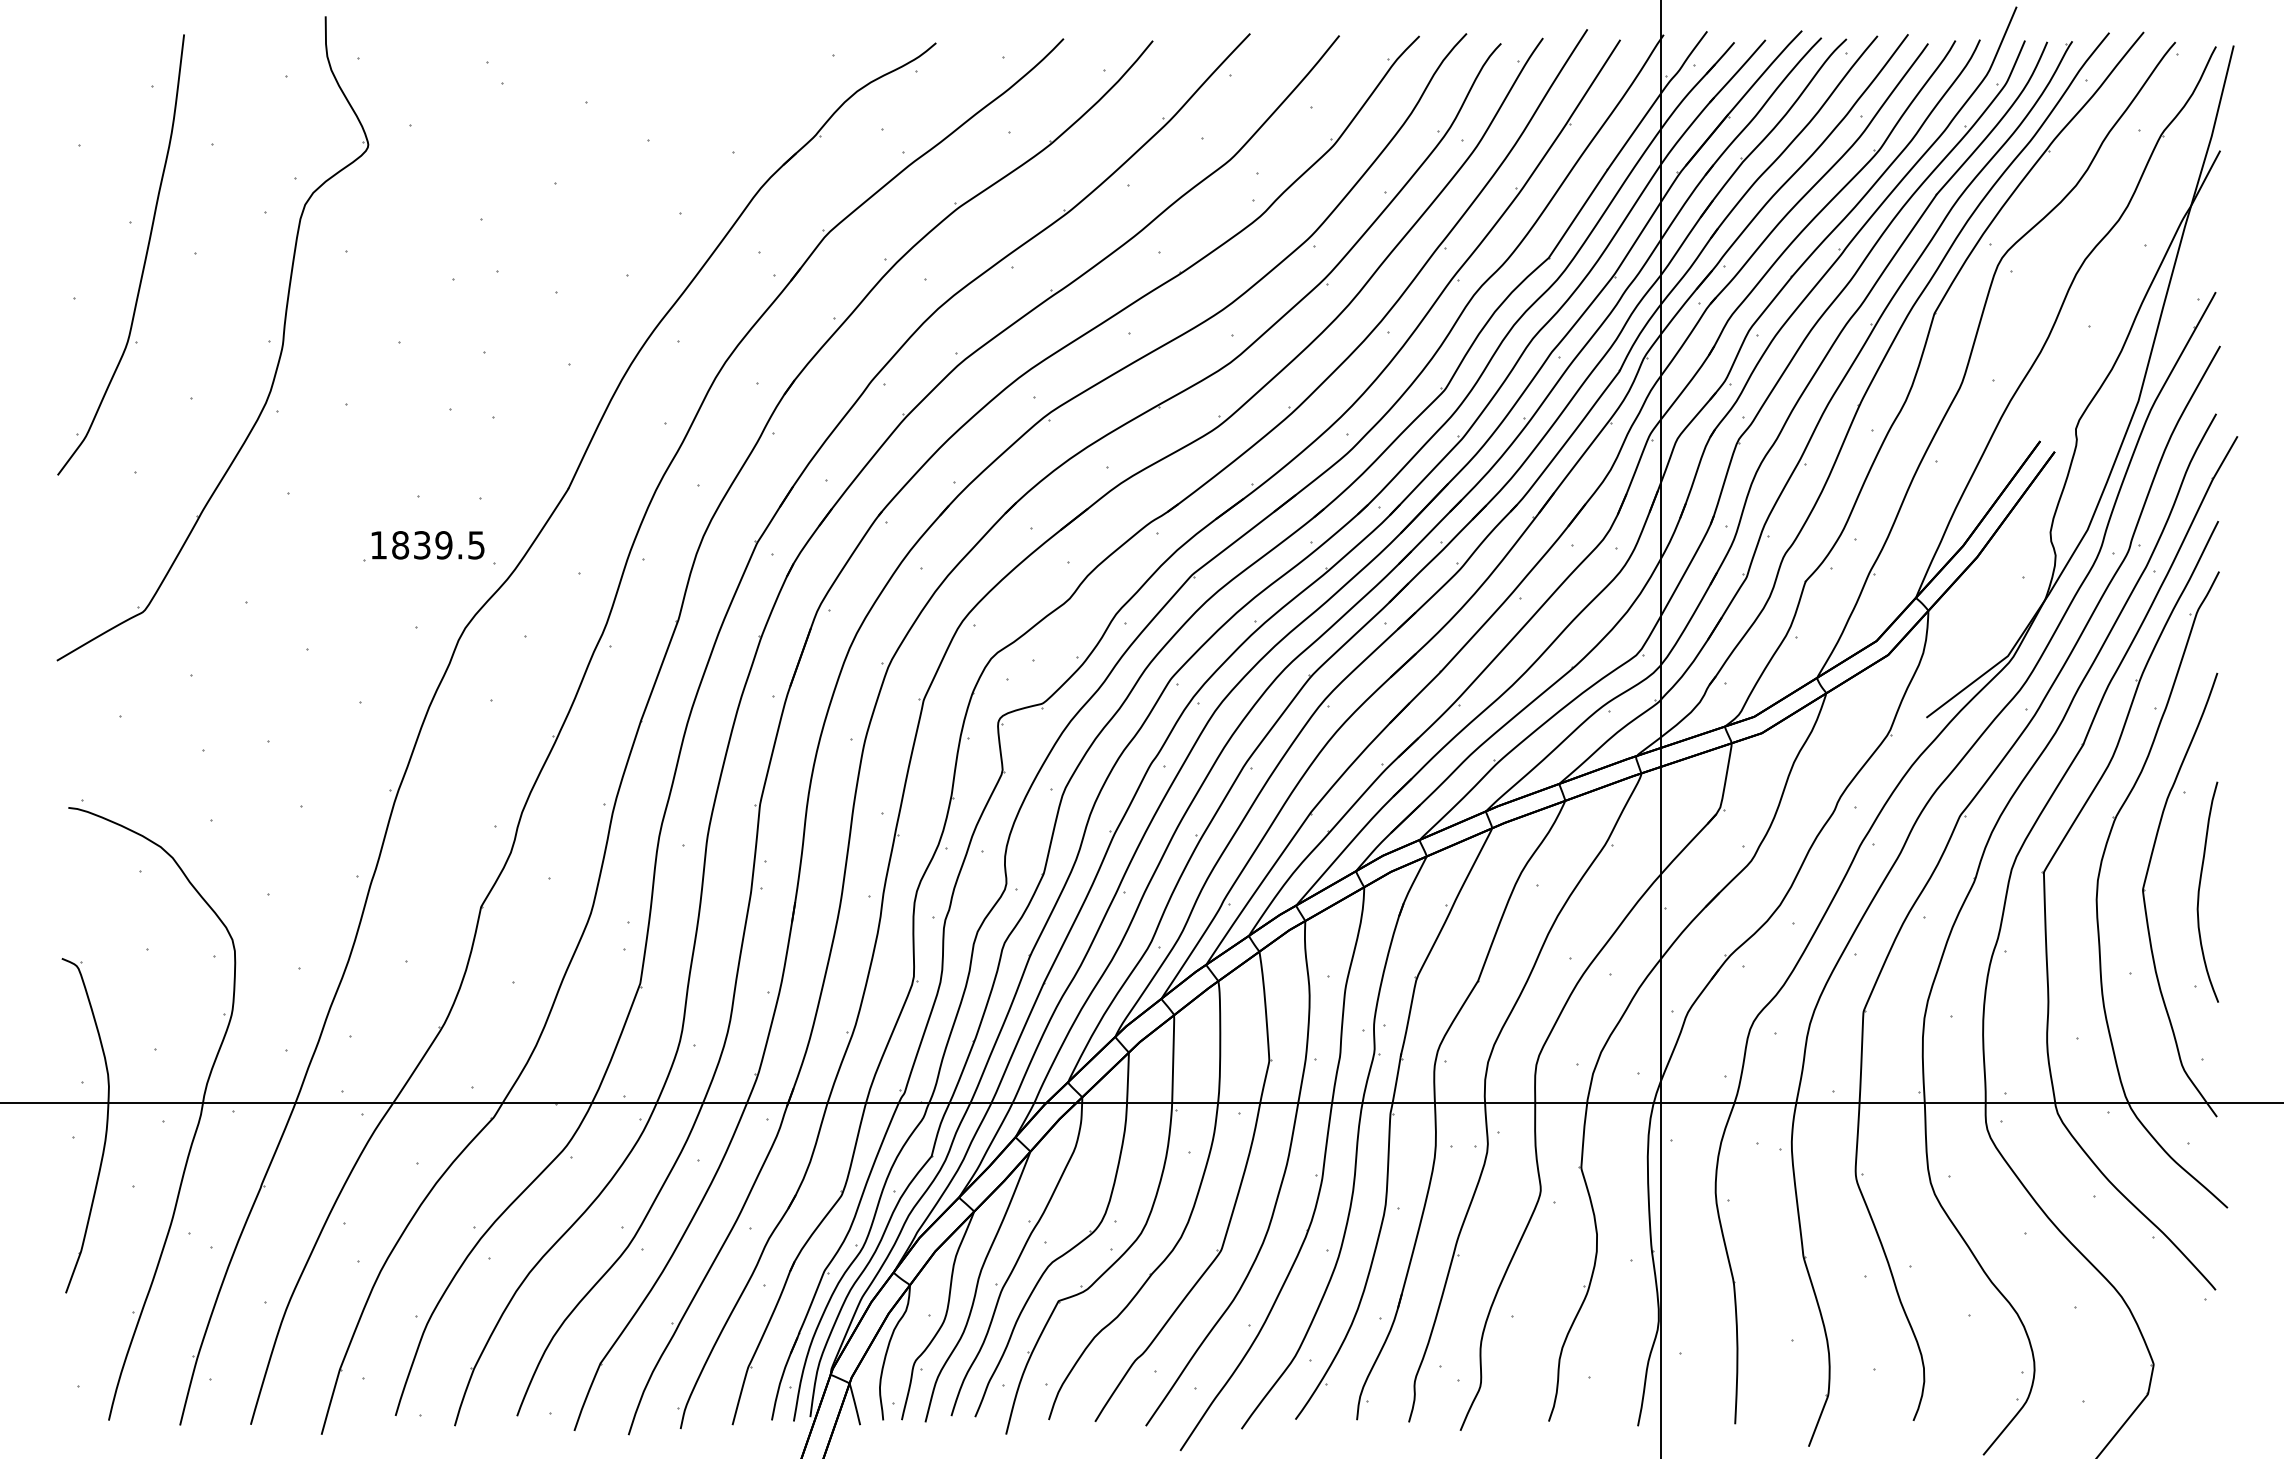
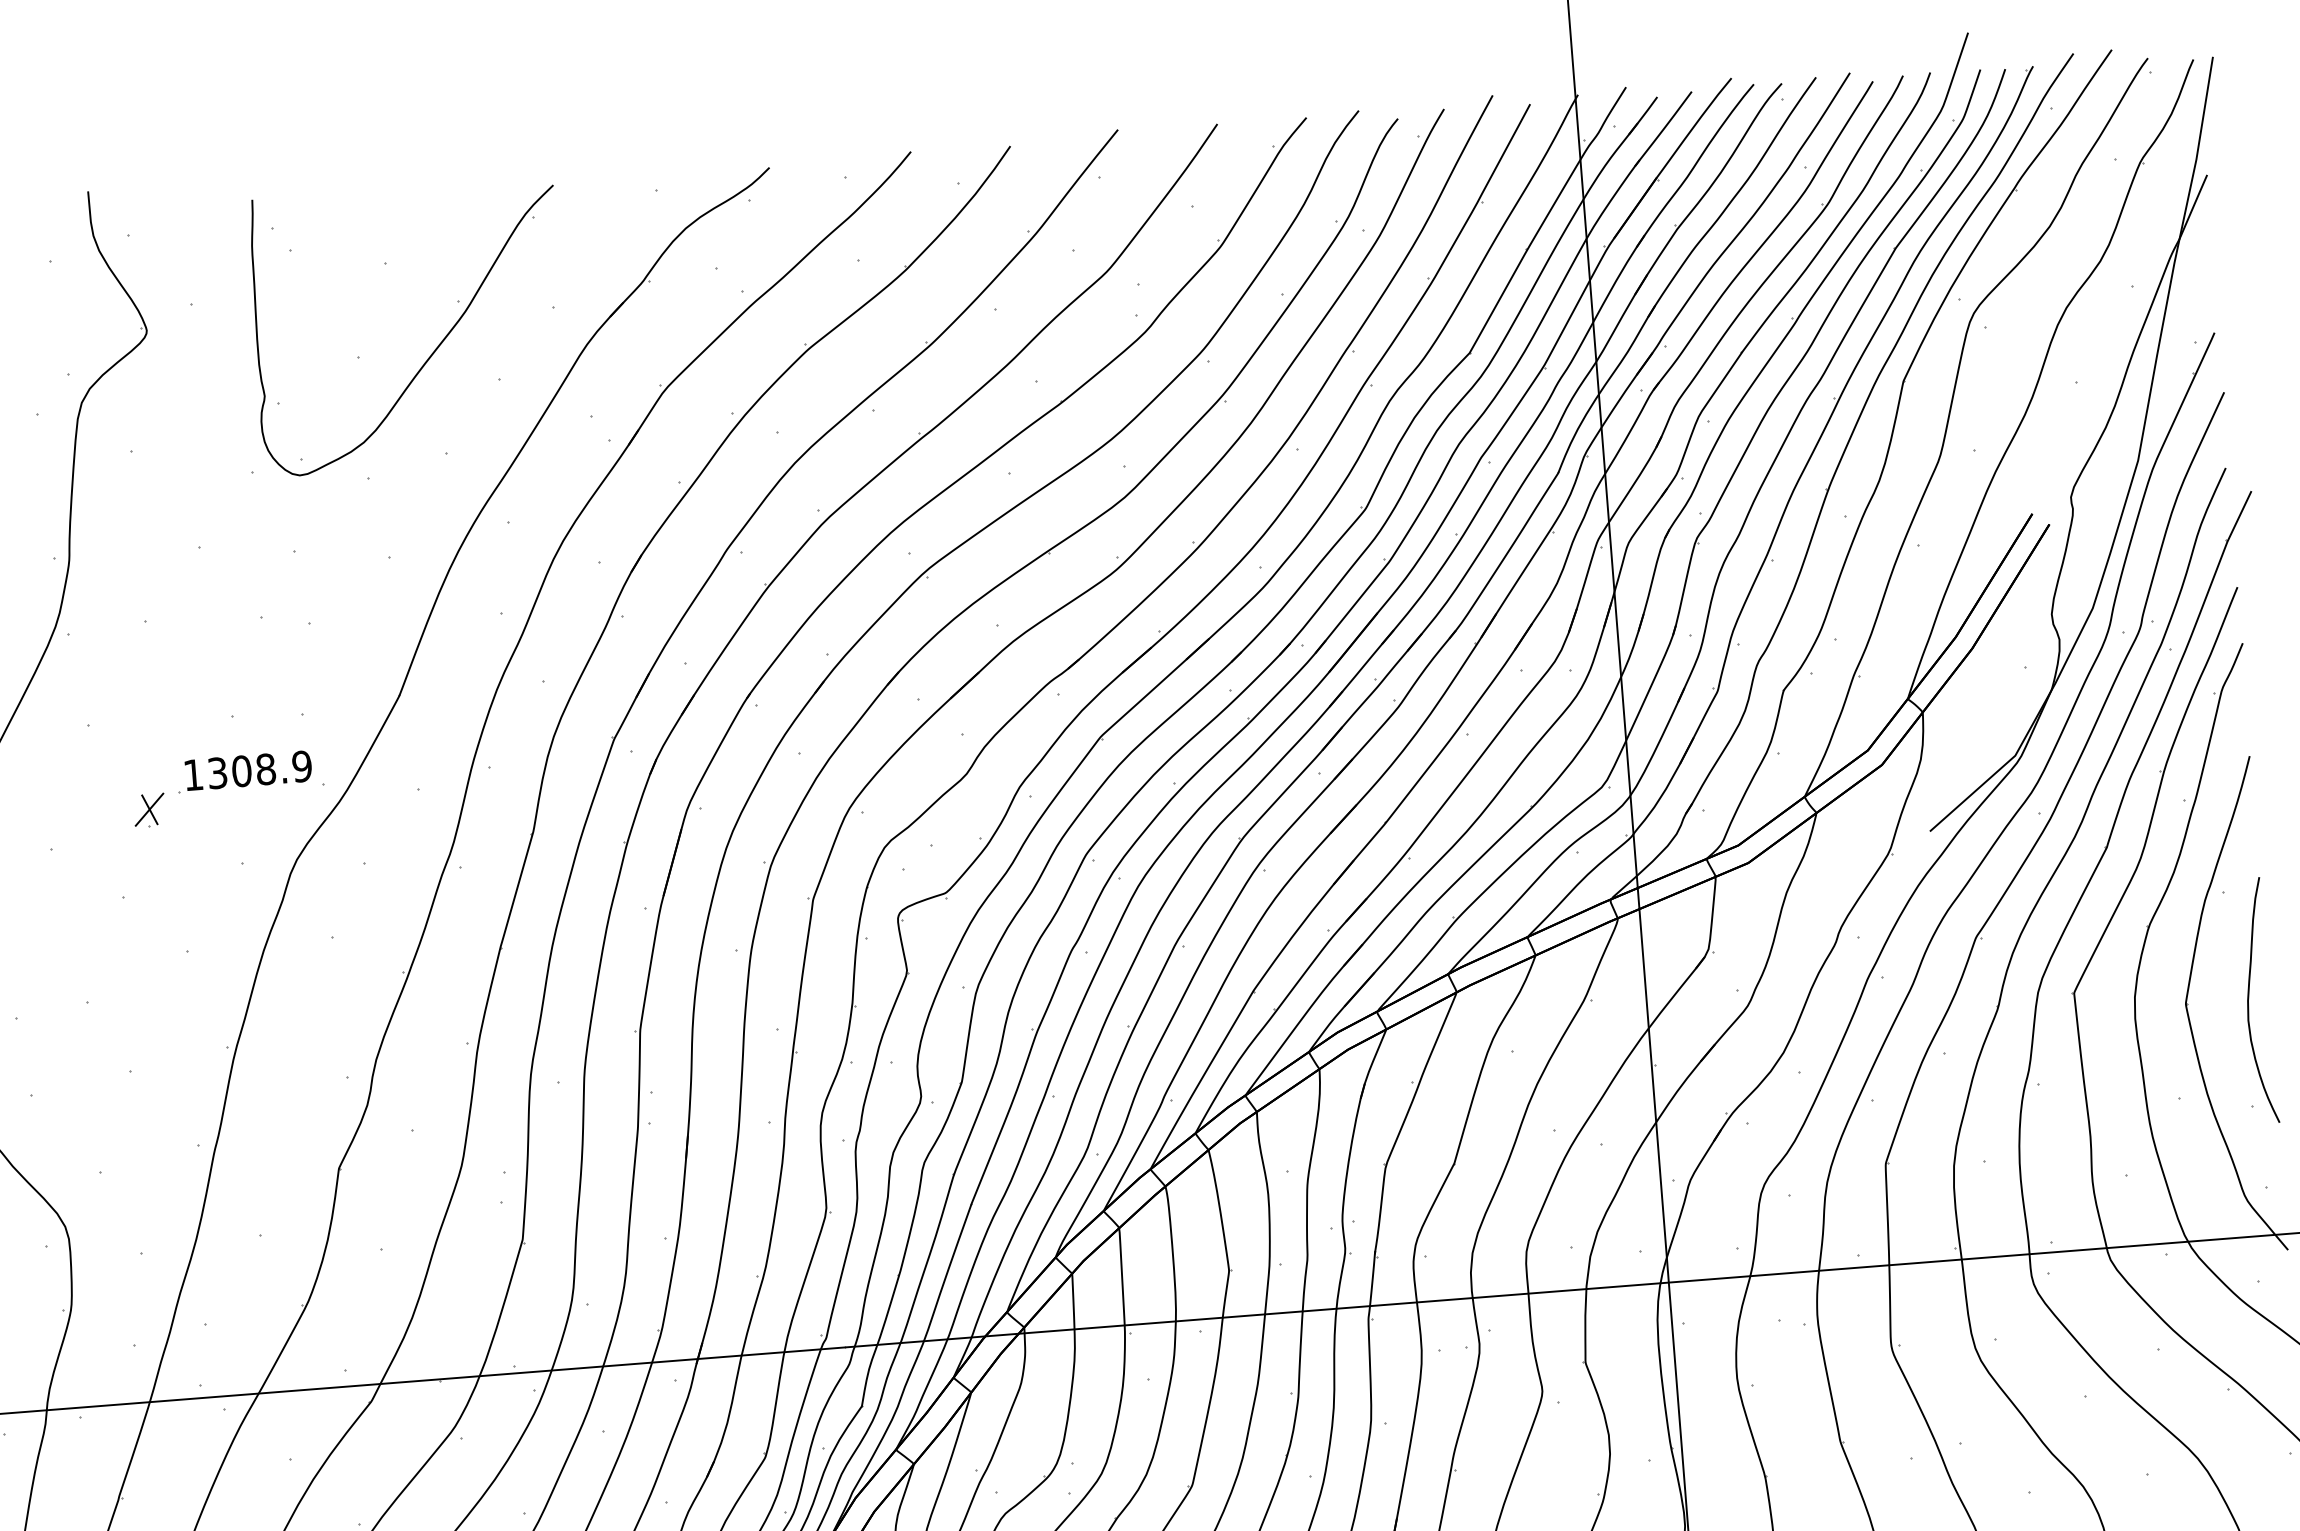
part: (624, 181) -> (434, 348), added
text: (438, 545) -> (259, 770), 1839.5 -> 1308.9
part: (336, 573) -> (148, 810), added

